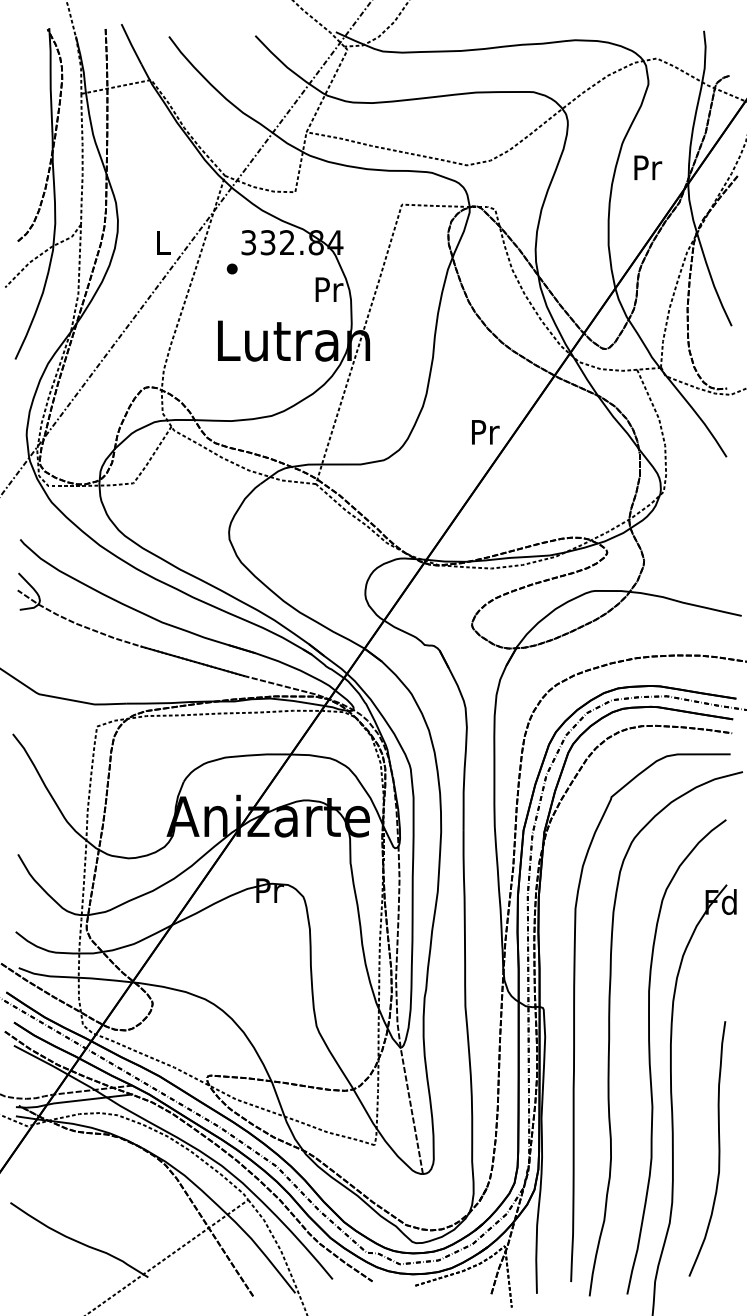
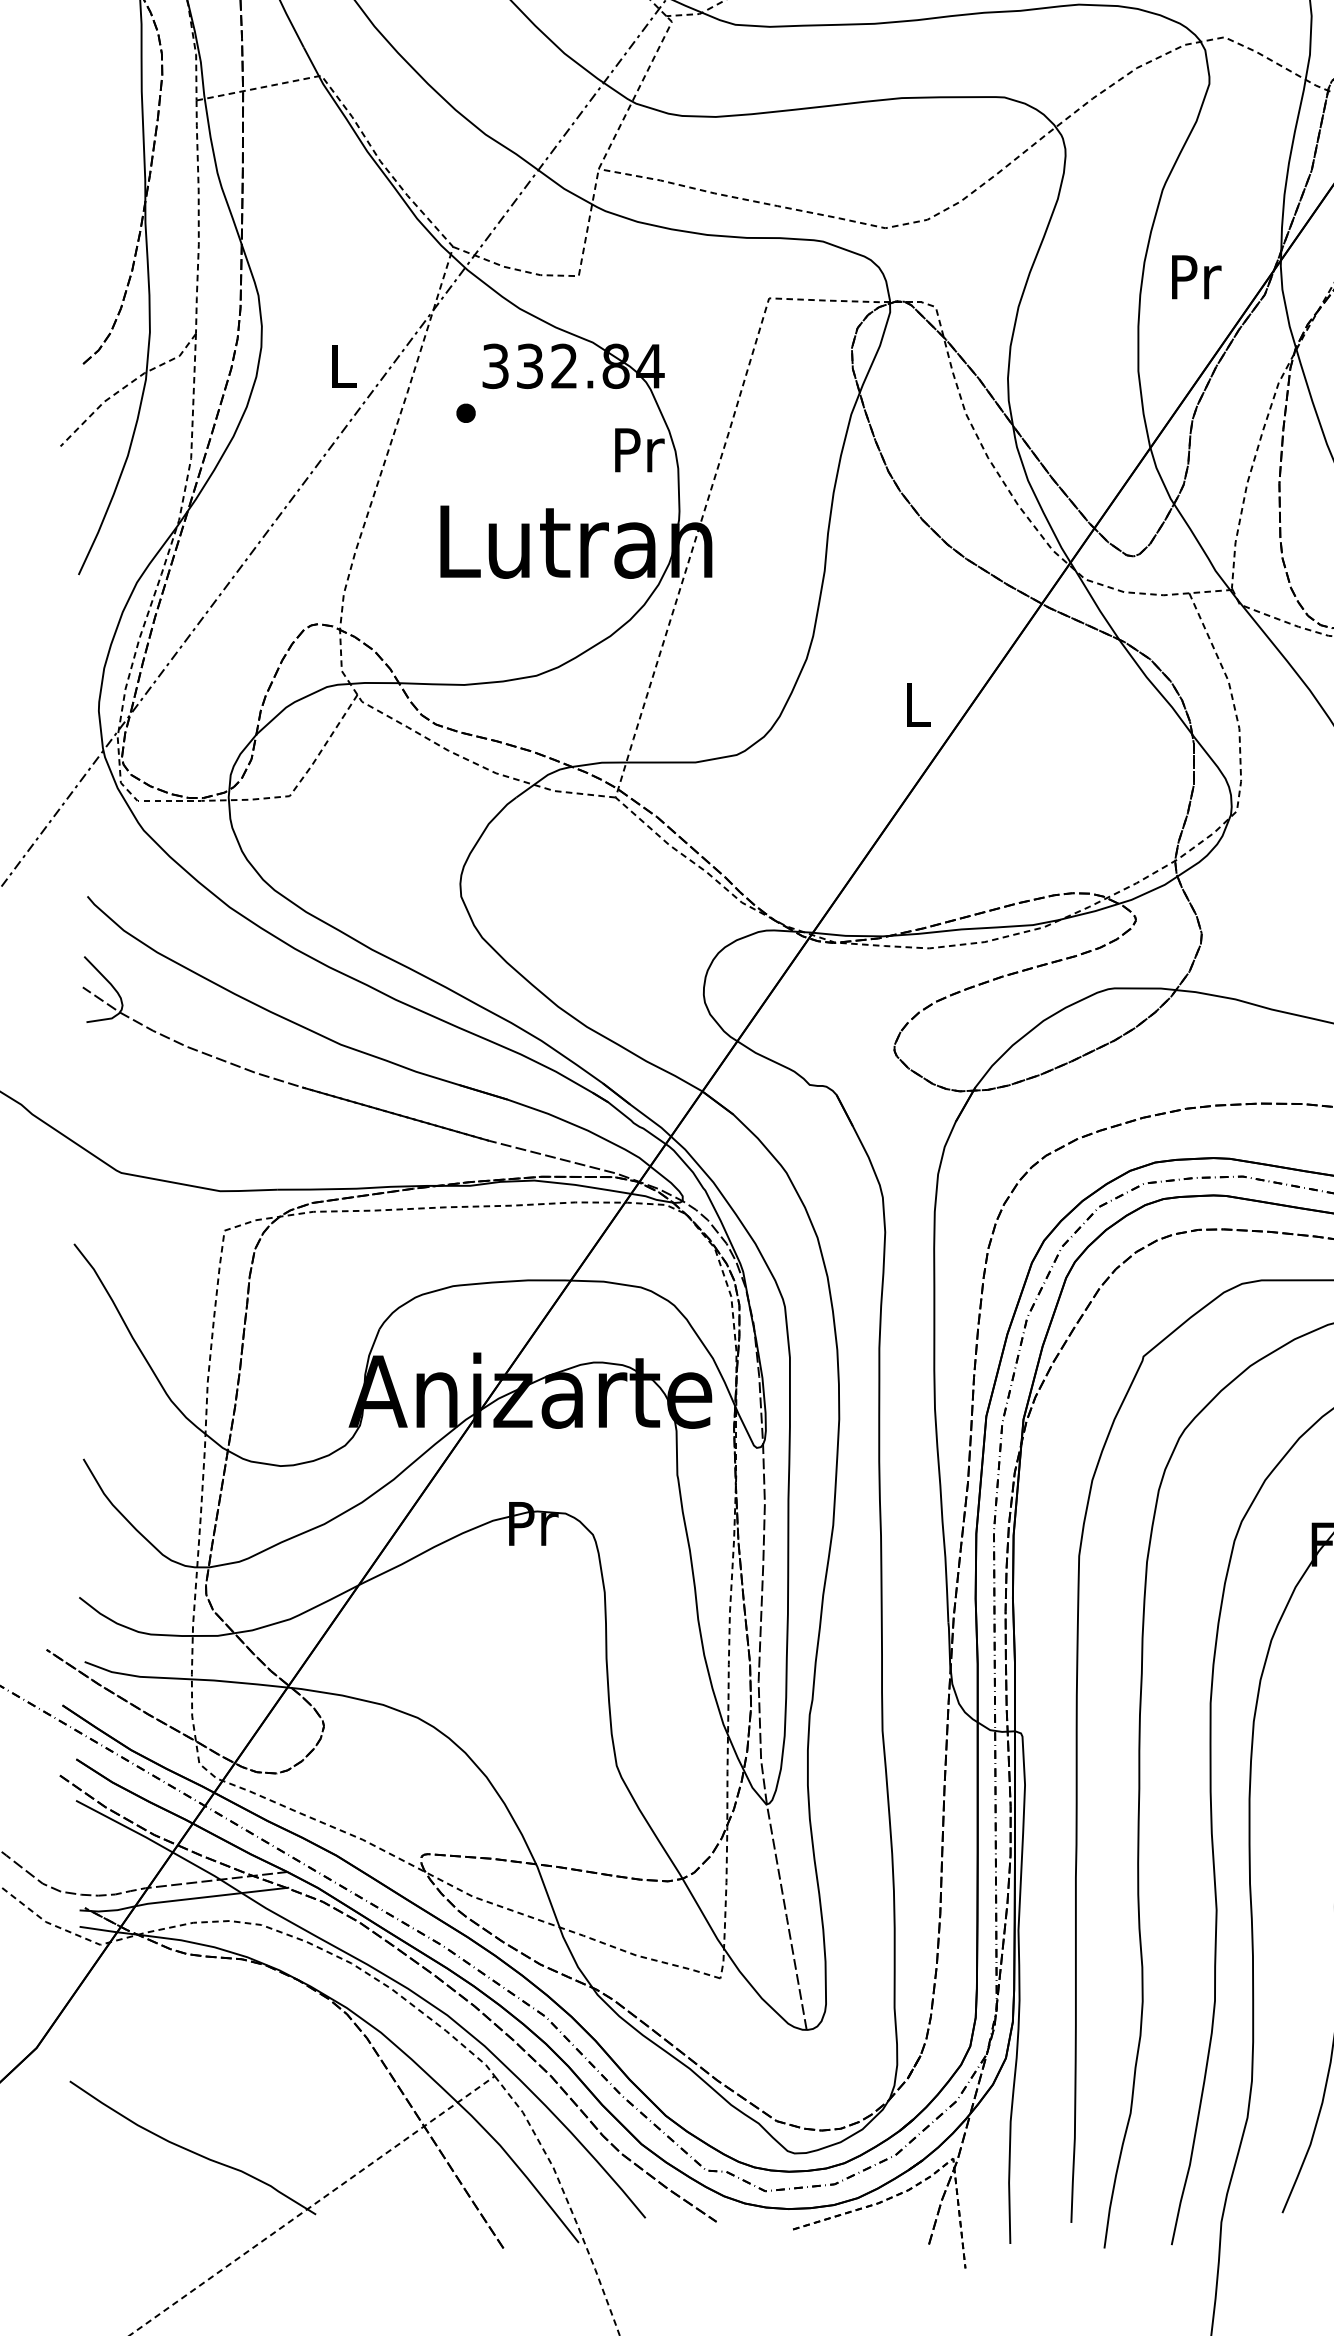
text: (648, 167) -> (1197, 276), moved
text: (485, 432) -> (918, 705), Pr -> L

